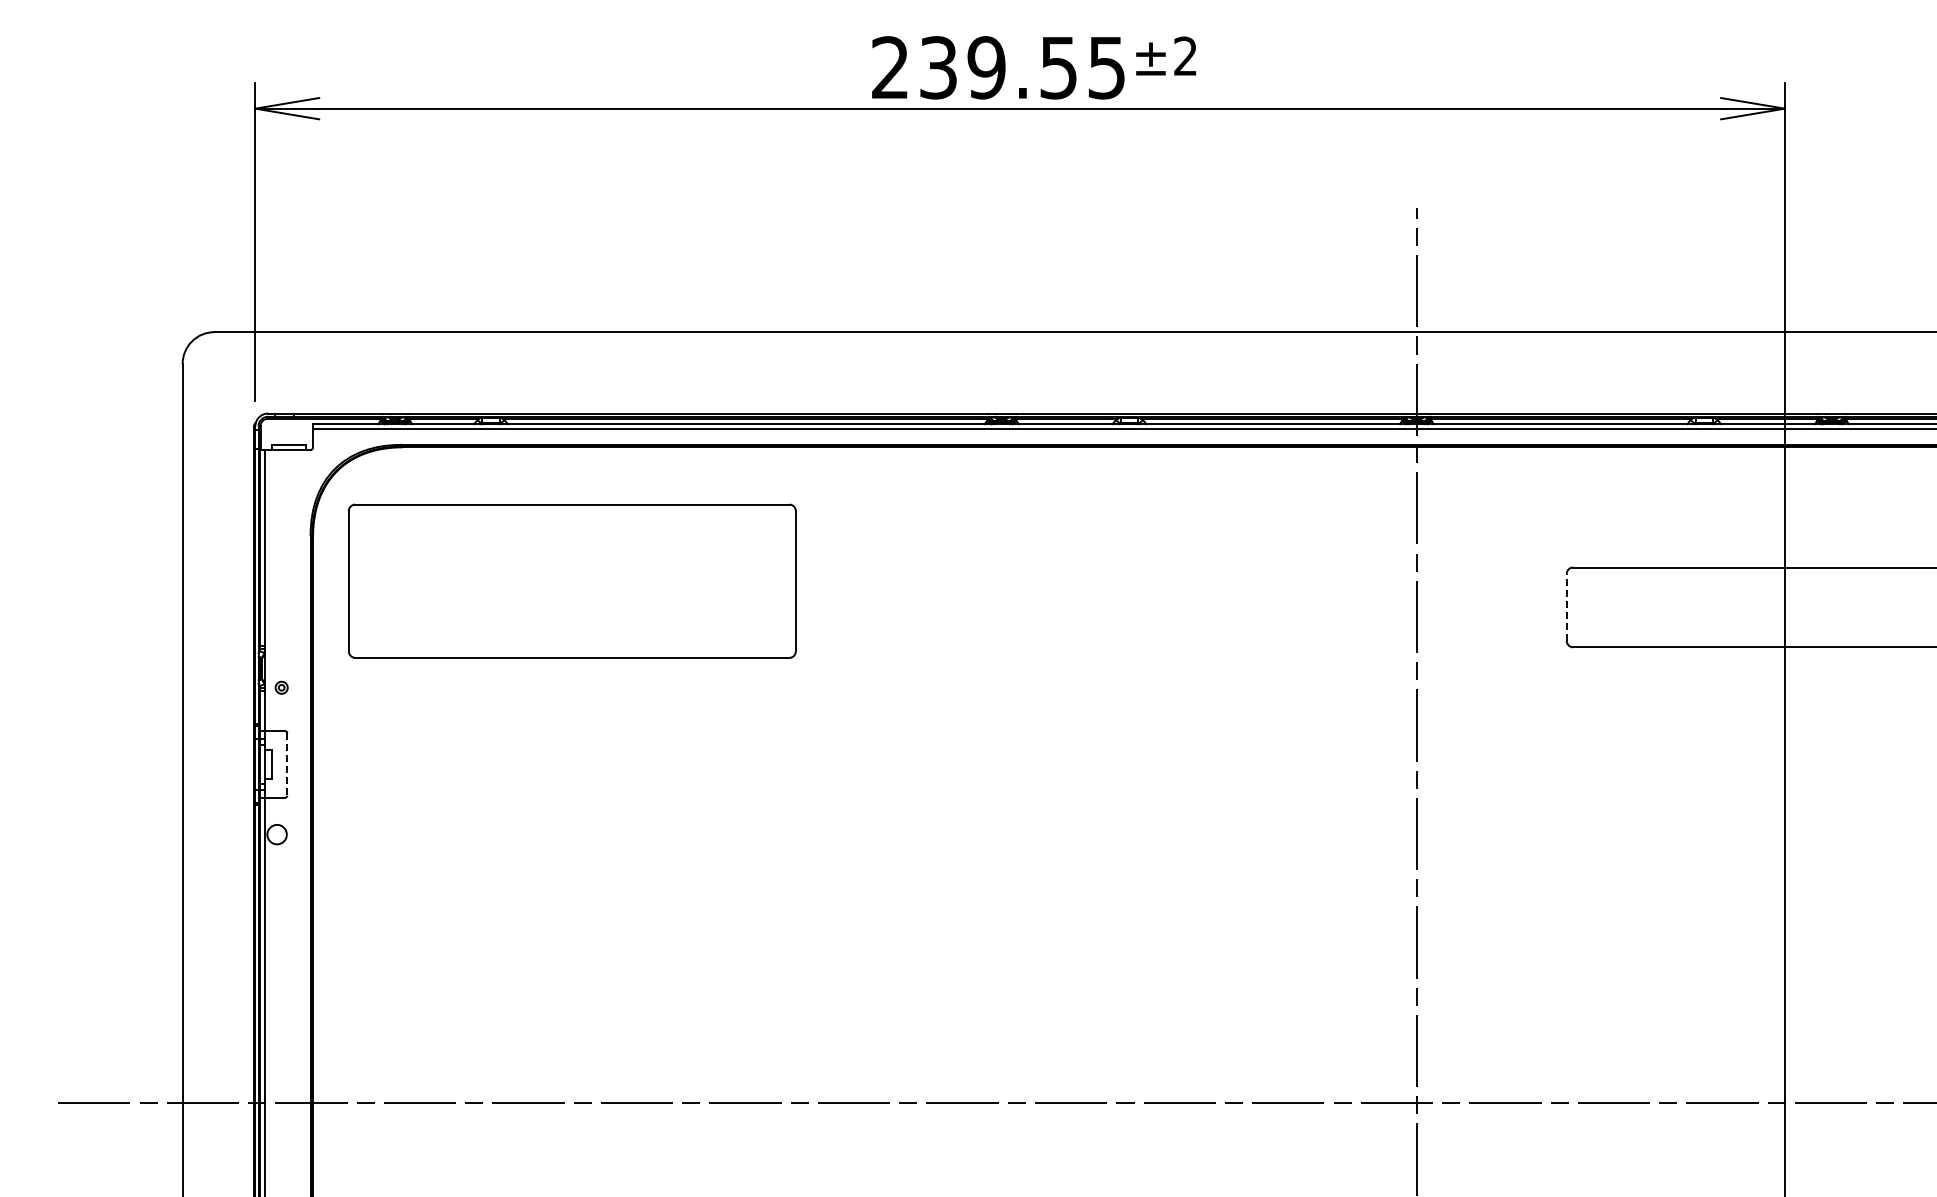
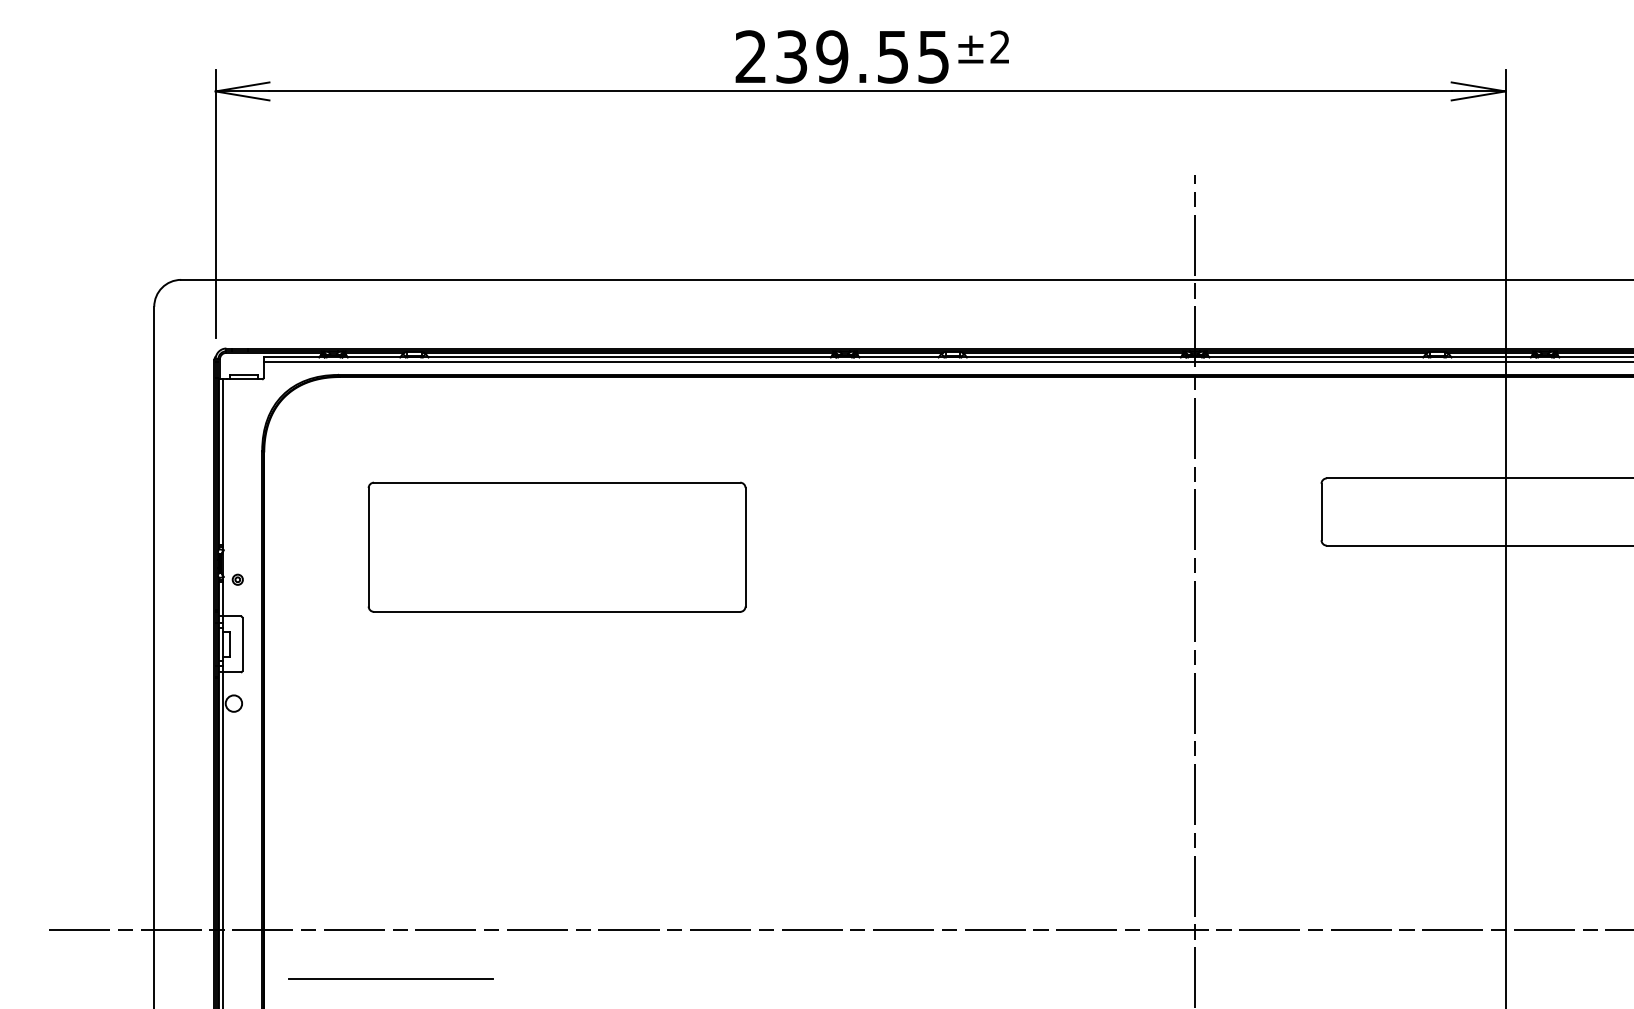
part: (572, 580) -> (557, 546), moved
line: (1566, 607) -> (1321, 512), dashed -> solid
line: (287, 764) -> (242, 644), dashed -> solid
line: (463, 1160) -> (391, 978), added

